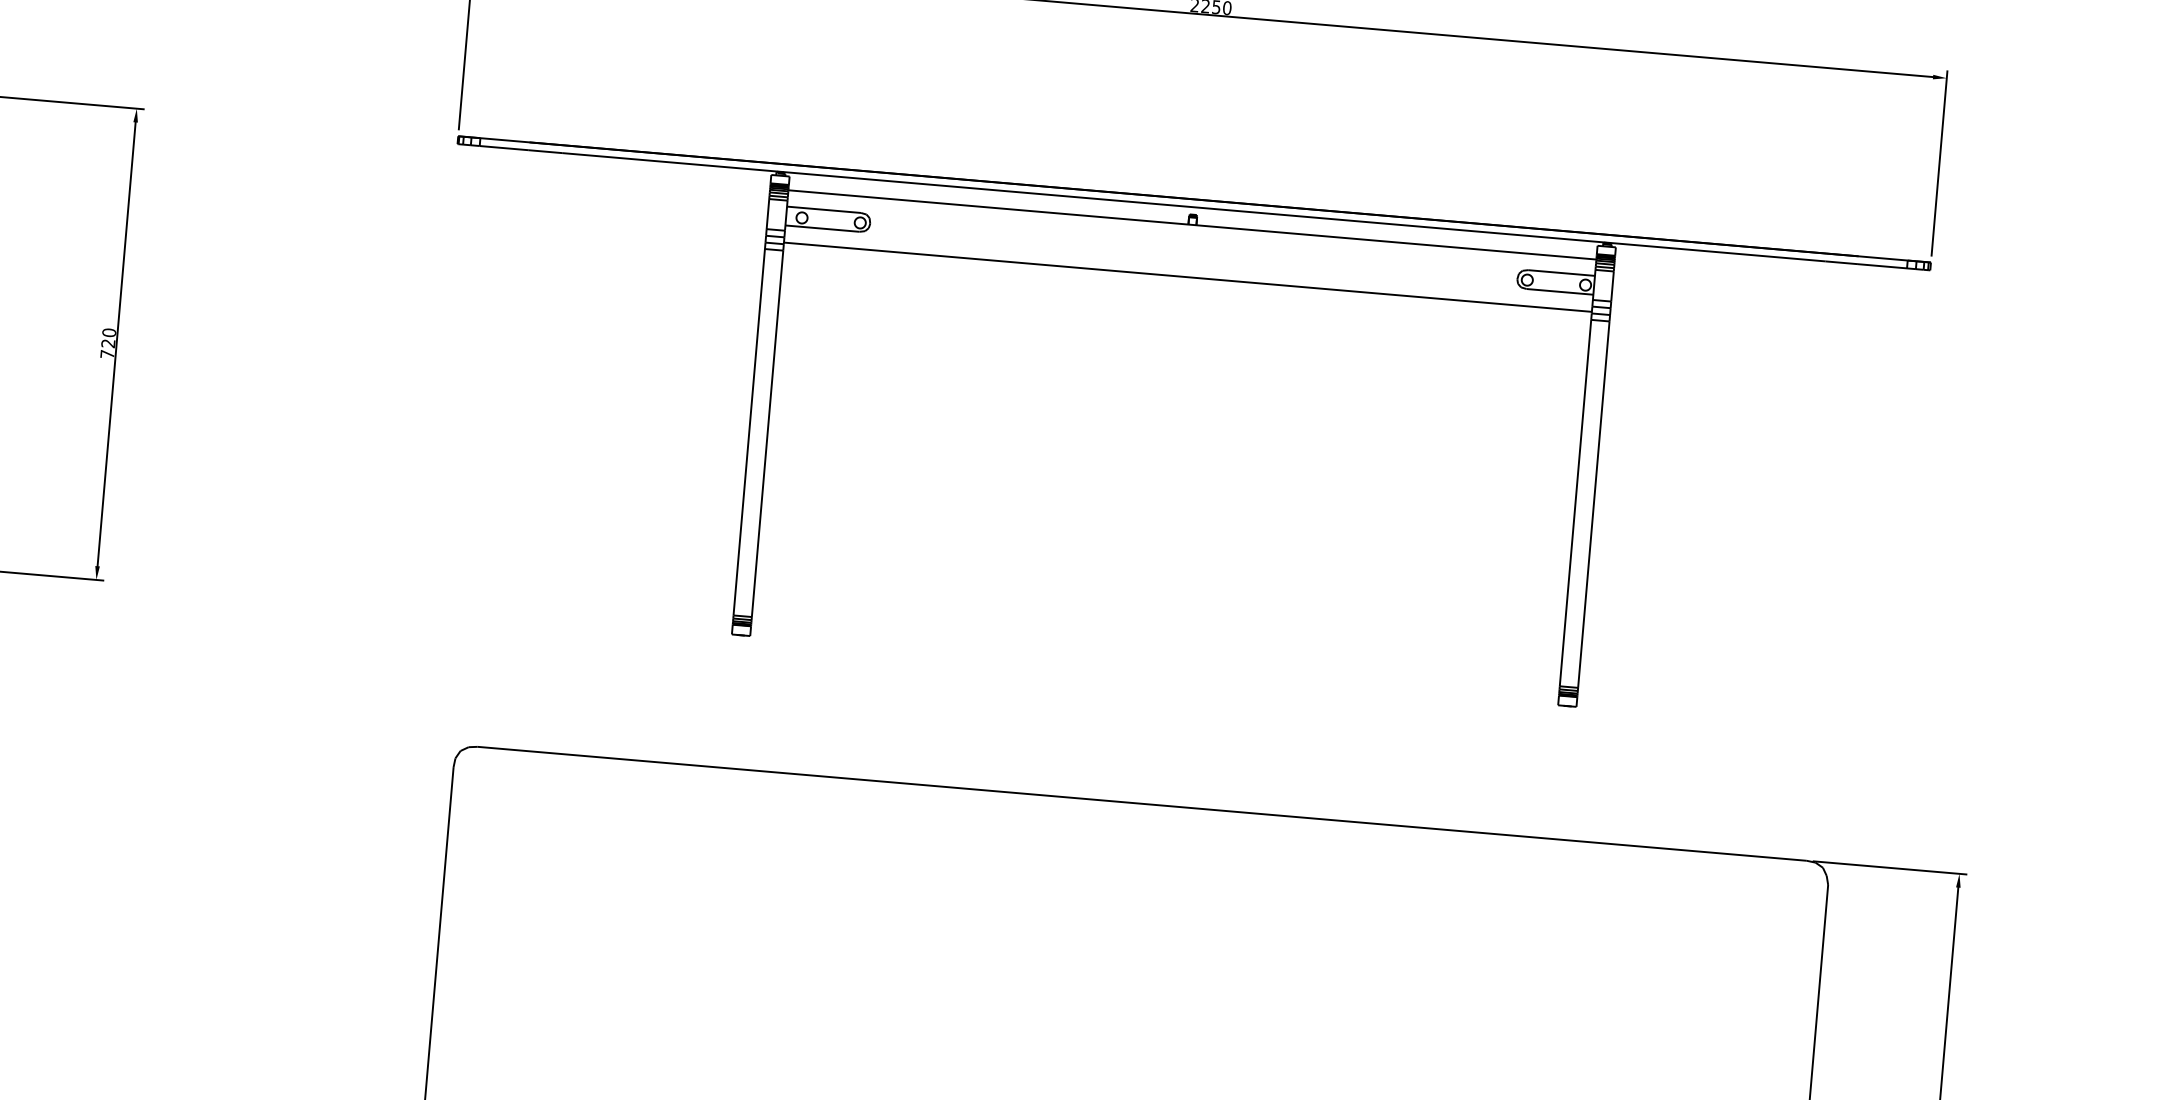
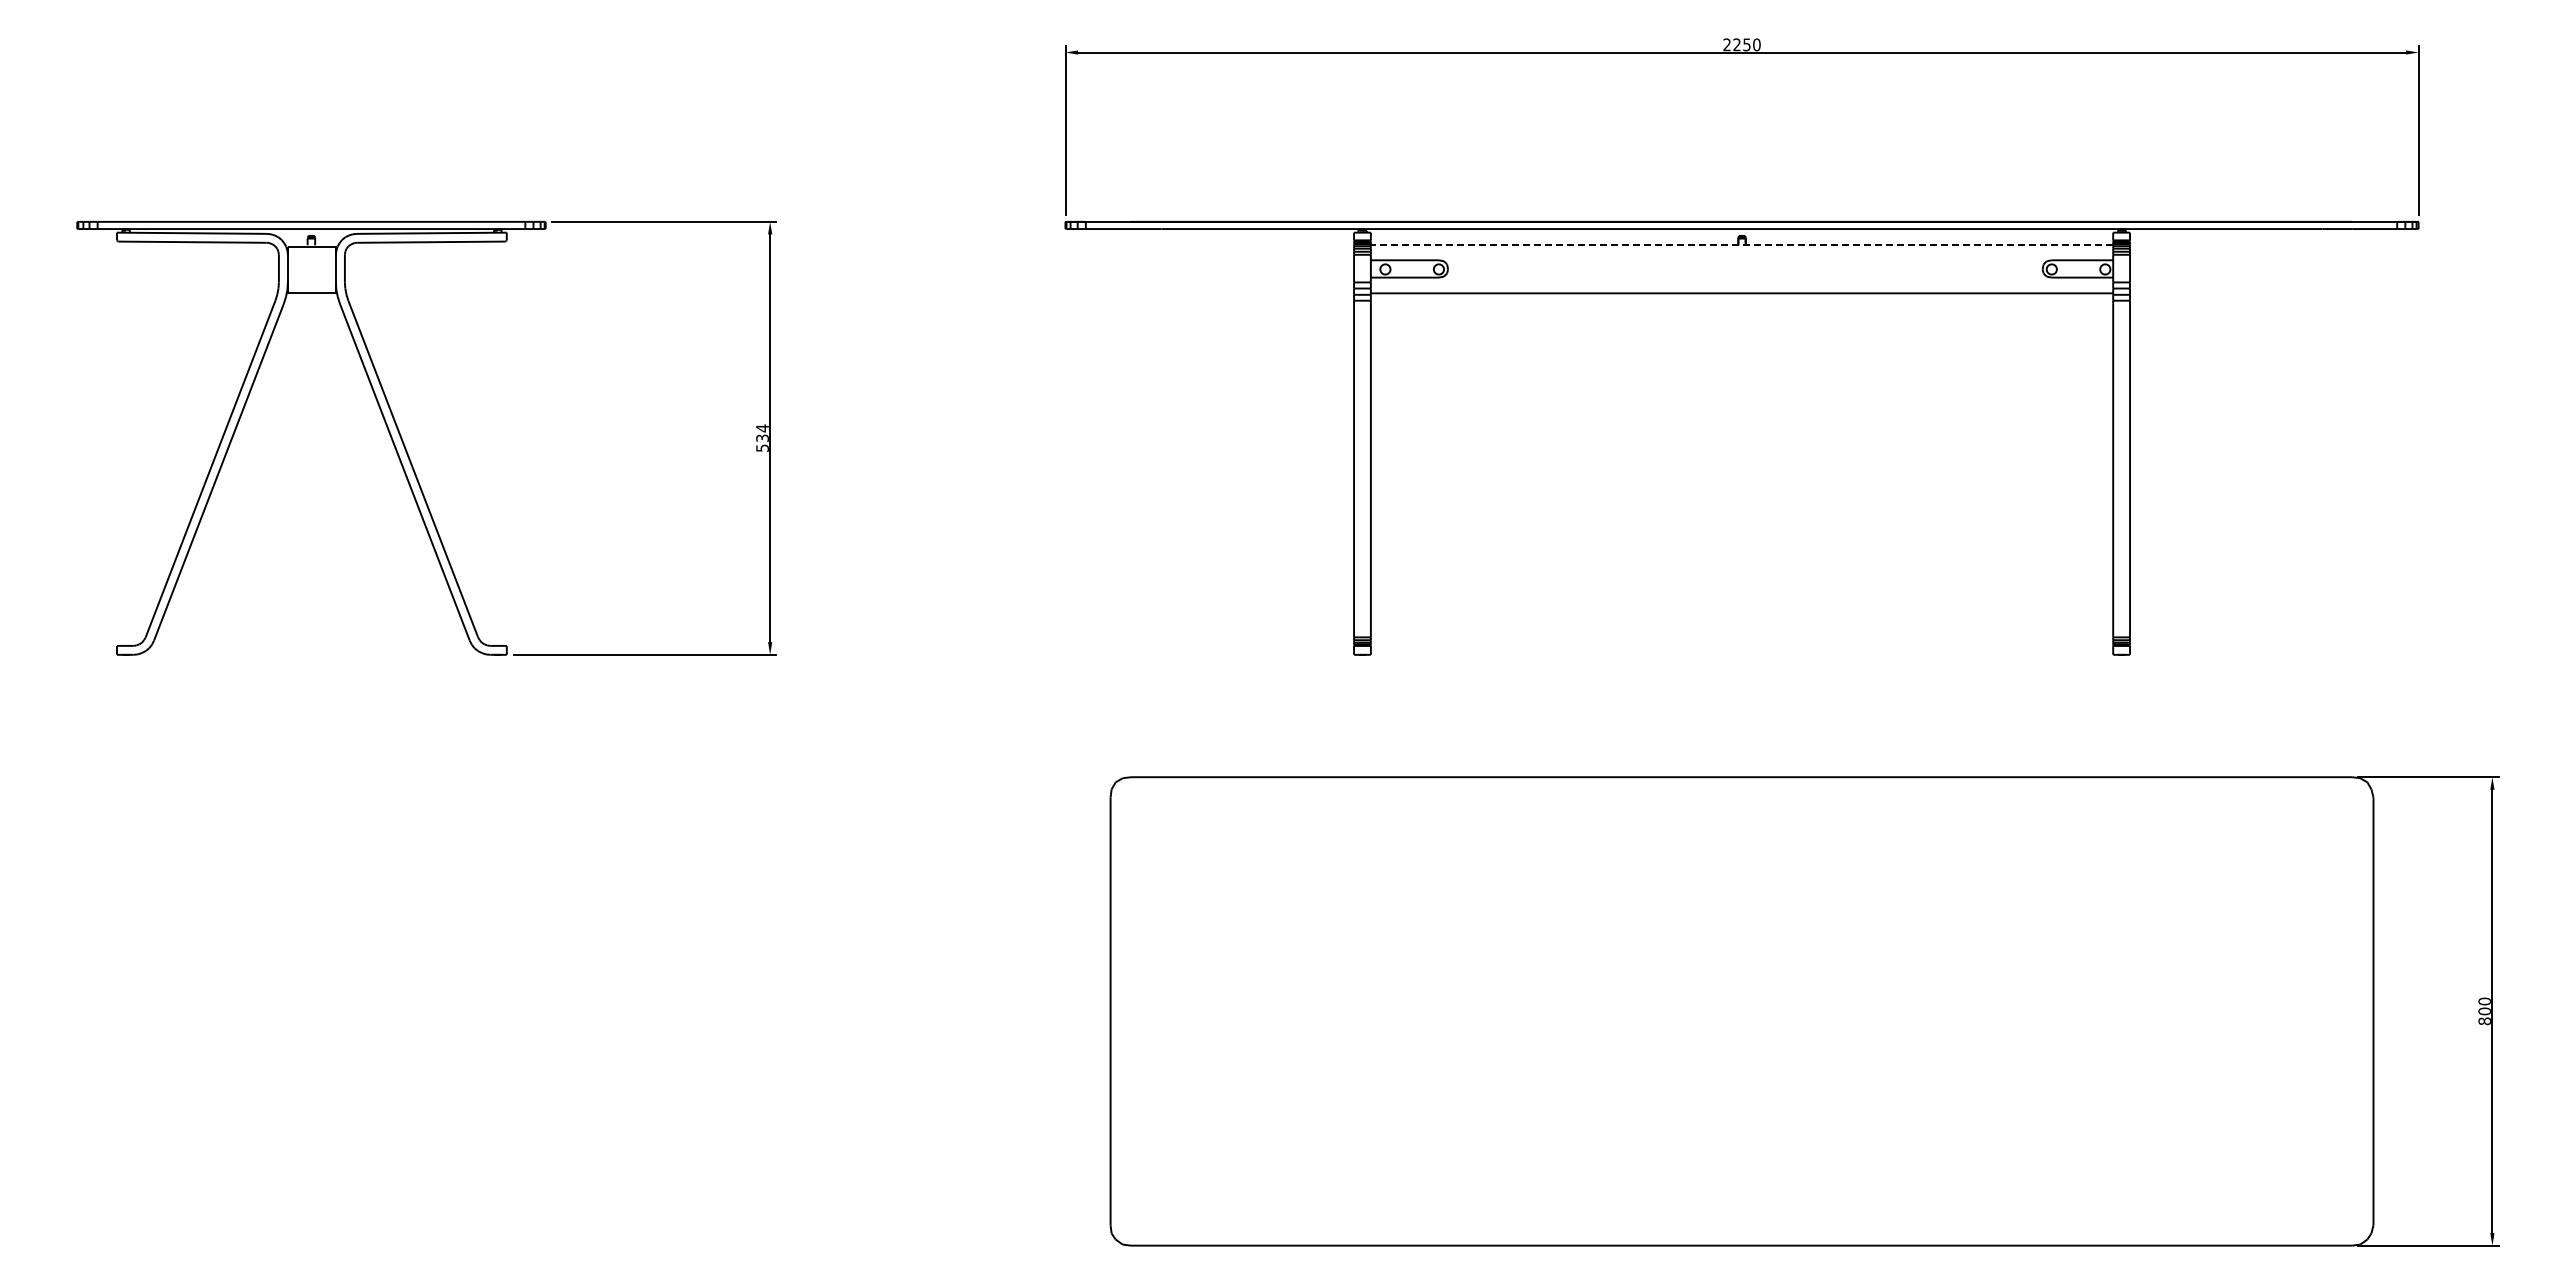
line: (1191, 225) -> (1741, 245), solid -> dashed
text: (108, 342) -> (762, 437), 720 -> 534

